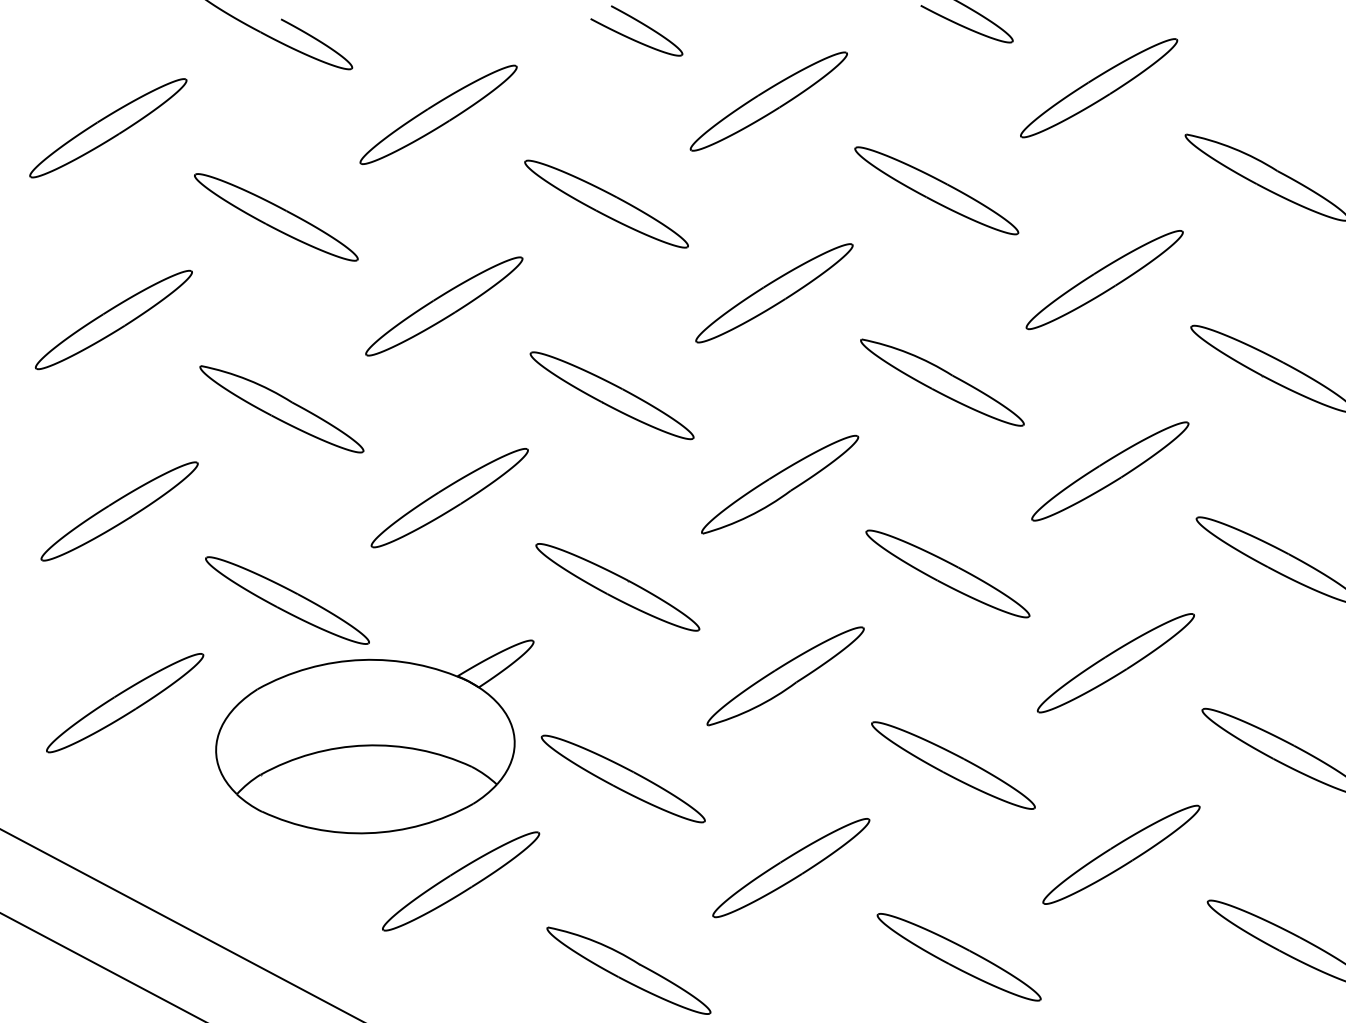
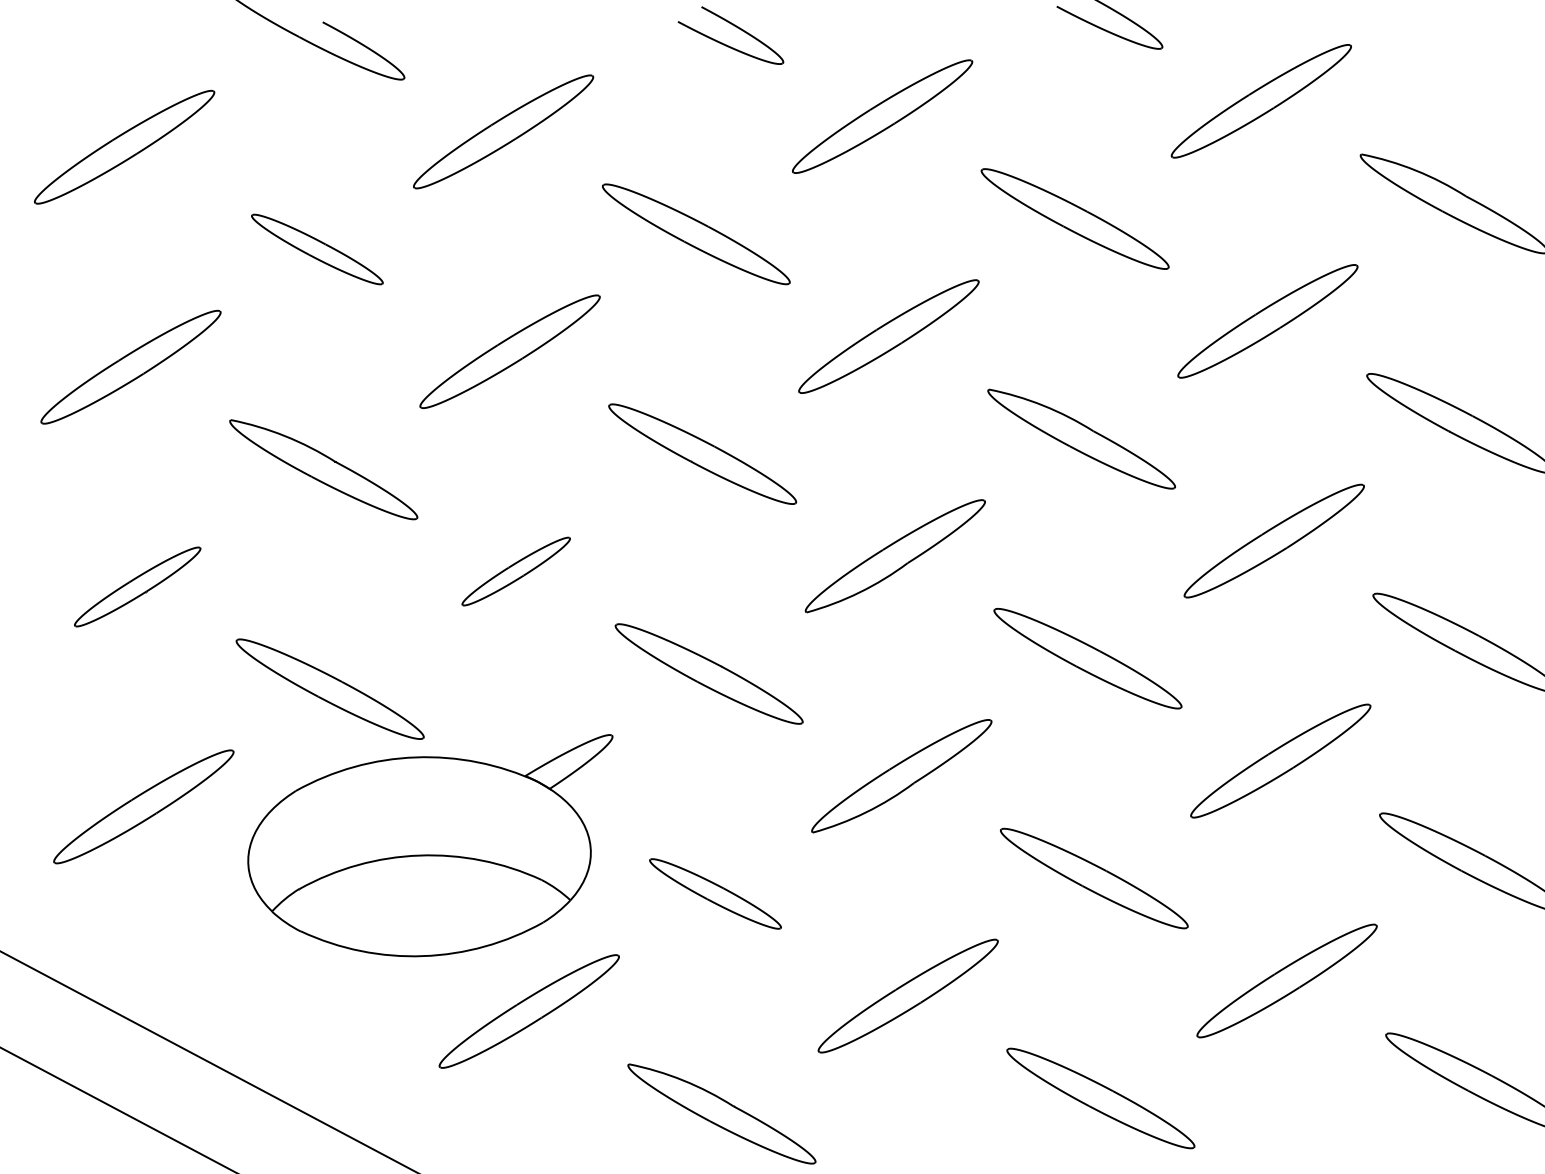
part: (276, 217) -> (317, 249), size x0.7
part: (449, 497) -> (515, 571), size x0.6
part: (119, 511) -> (137, 586), size x0.7
part: (623, 778) -> (715, 893), size x0.7

